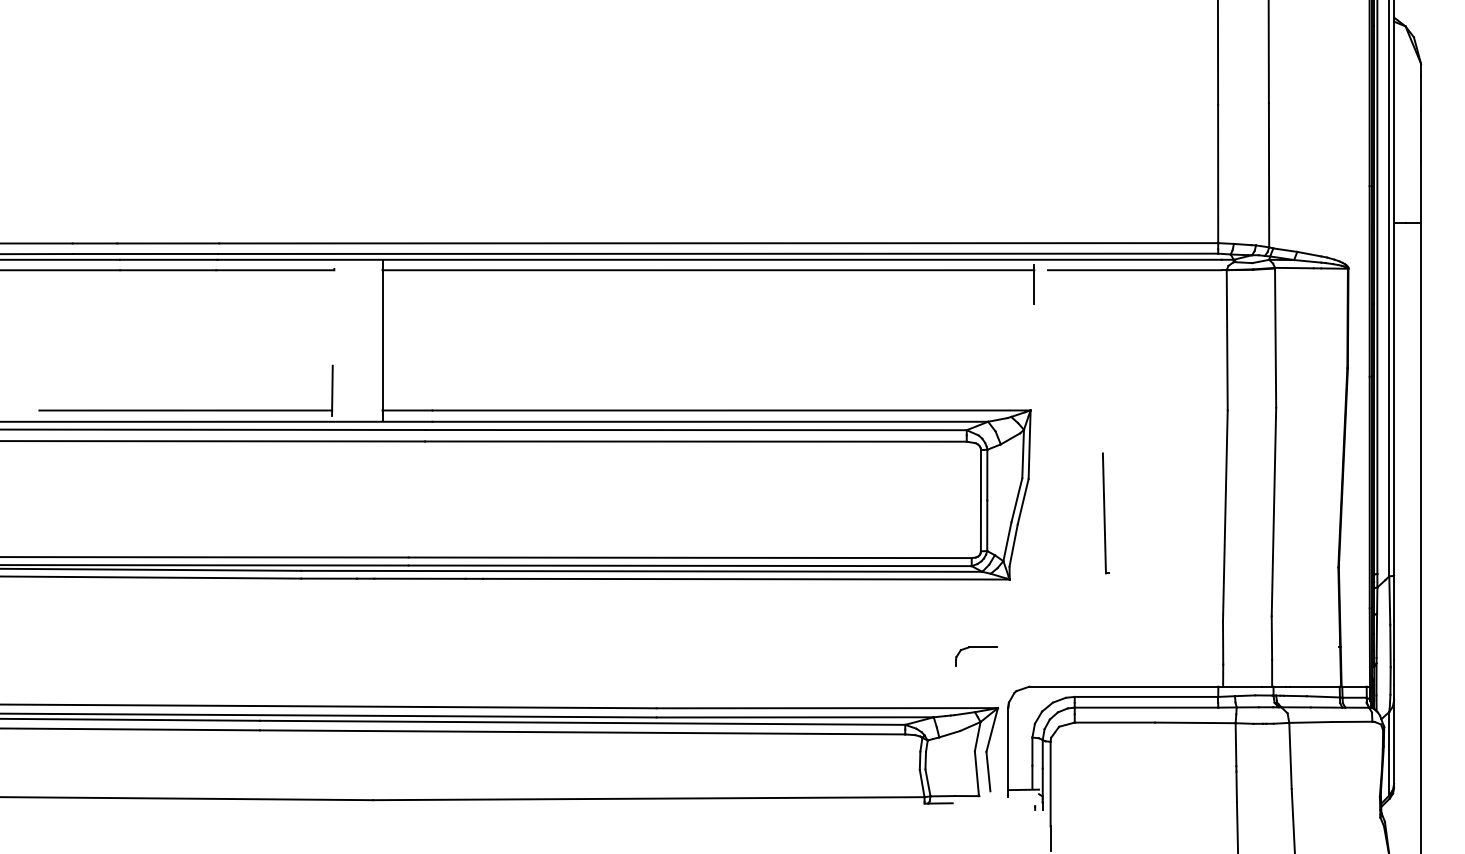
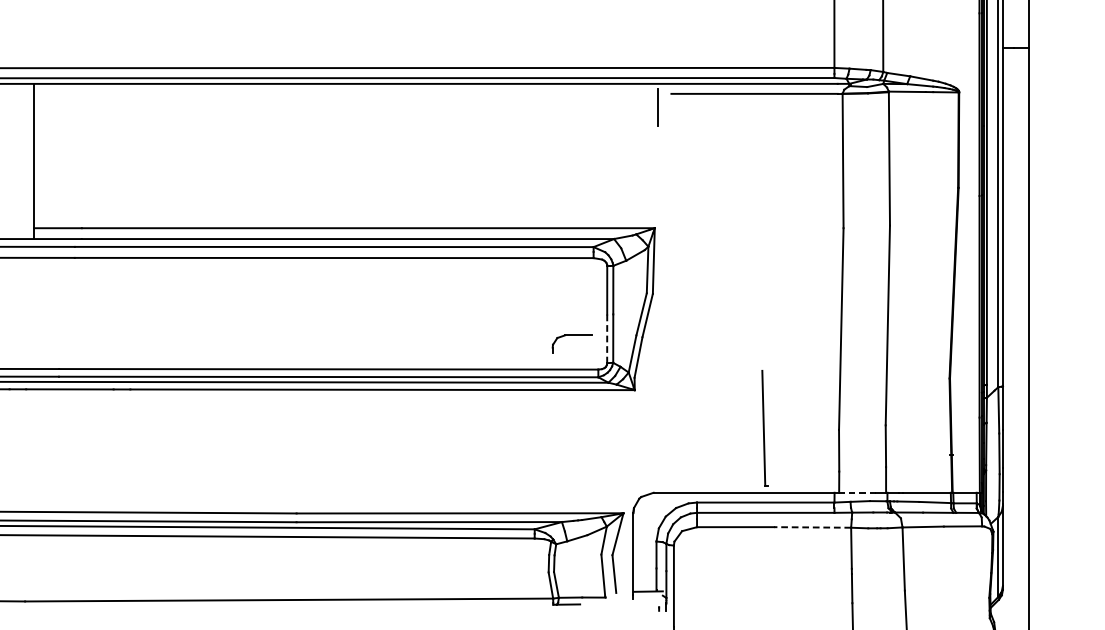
line: (708, 270) -> (346, 94), removed
part: (1105, 513) -> (764, 428), moved
line: (980, 526) -> (606, 339), solid -> dashed
part: (976, 647) -> (572, 335), moved
line: (1242, 686) -> (857, 492), solid -> dashed
line: (1194, 722) -> (811, 527), solid -> dashed

